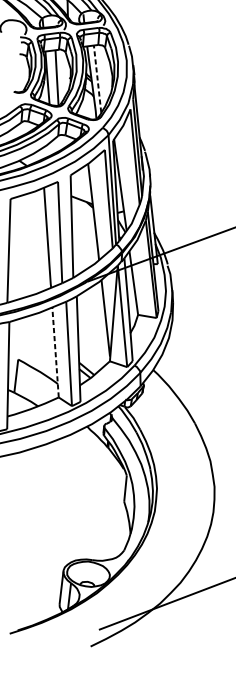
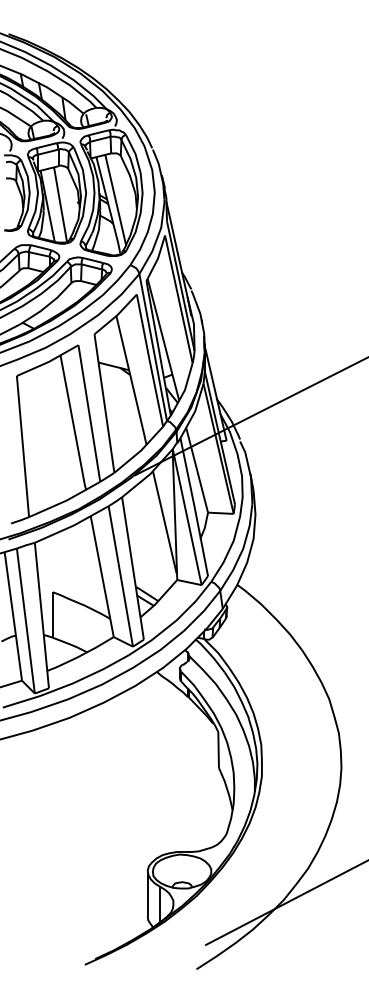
line: (97, 78) -> (115, 199), dashed -> solid
line: (55, 352) -> (102, 576), dashed -> solid

